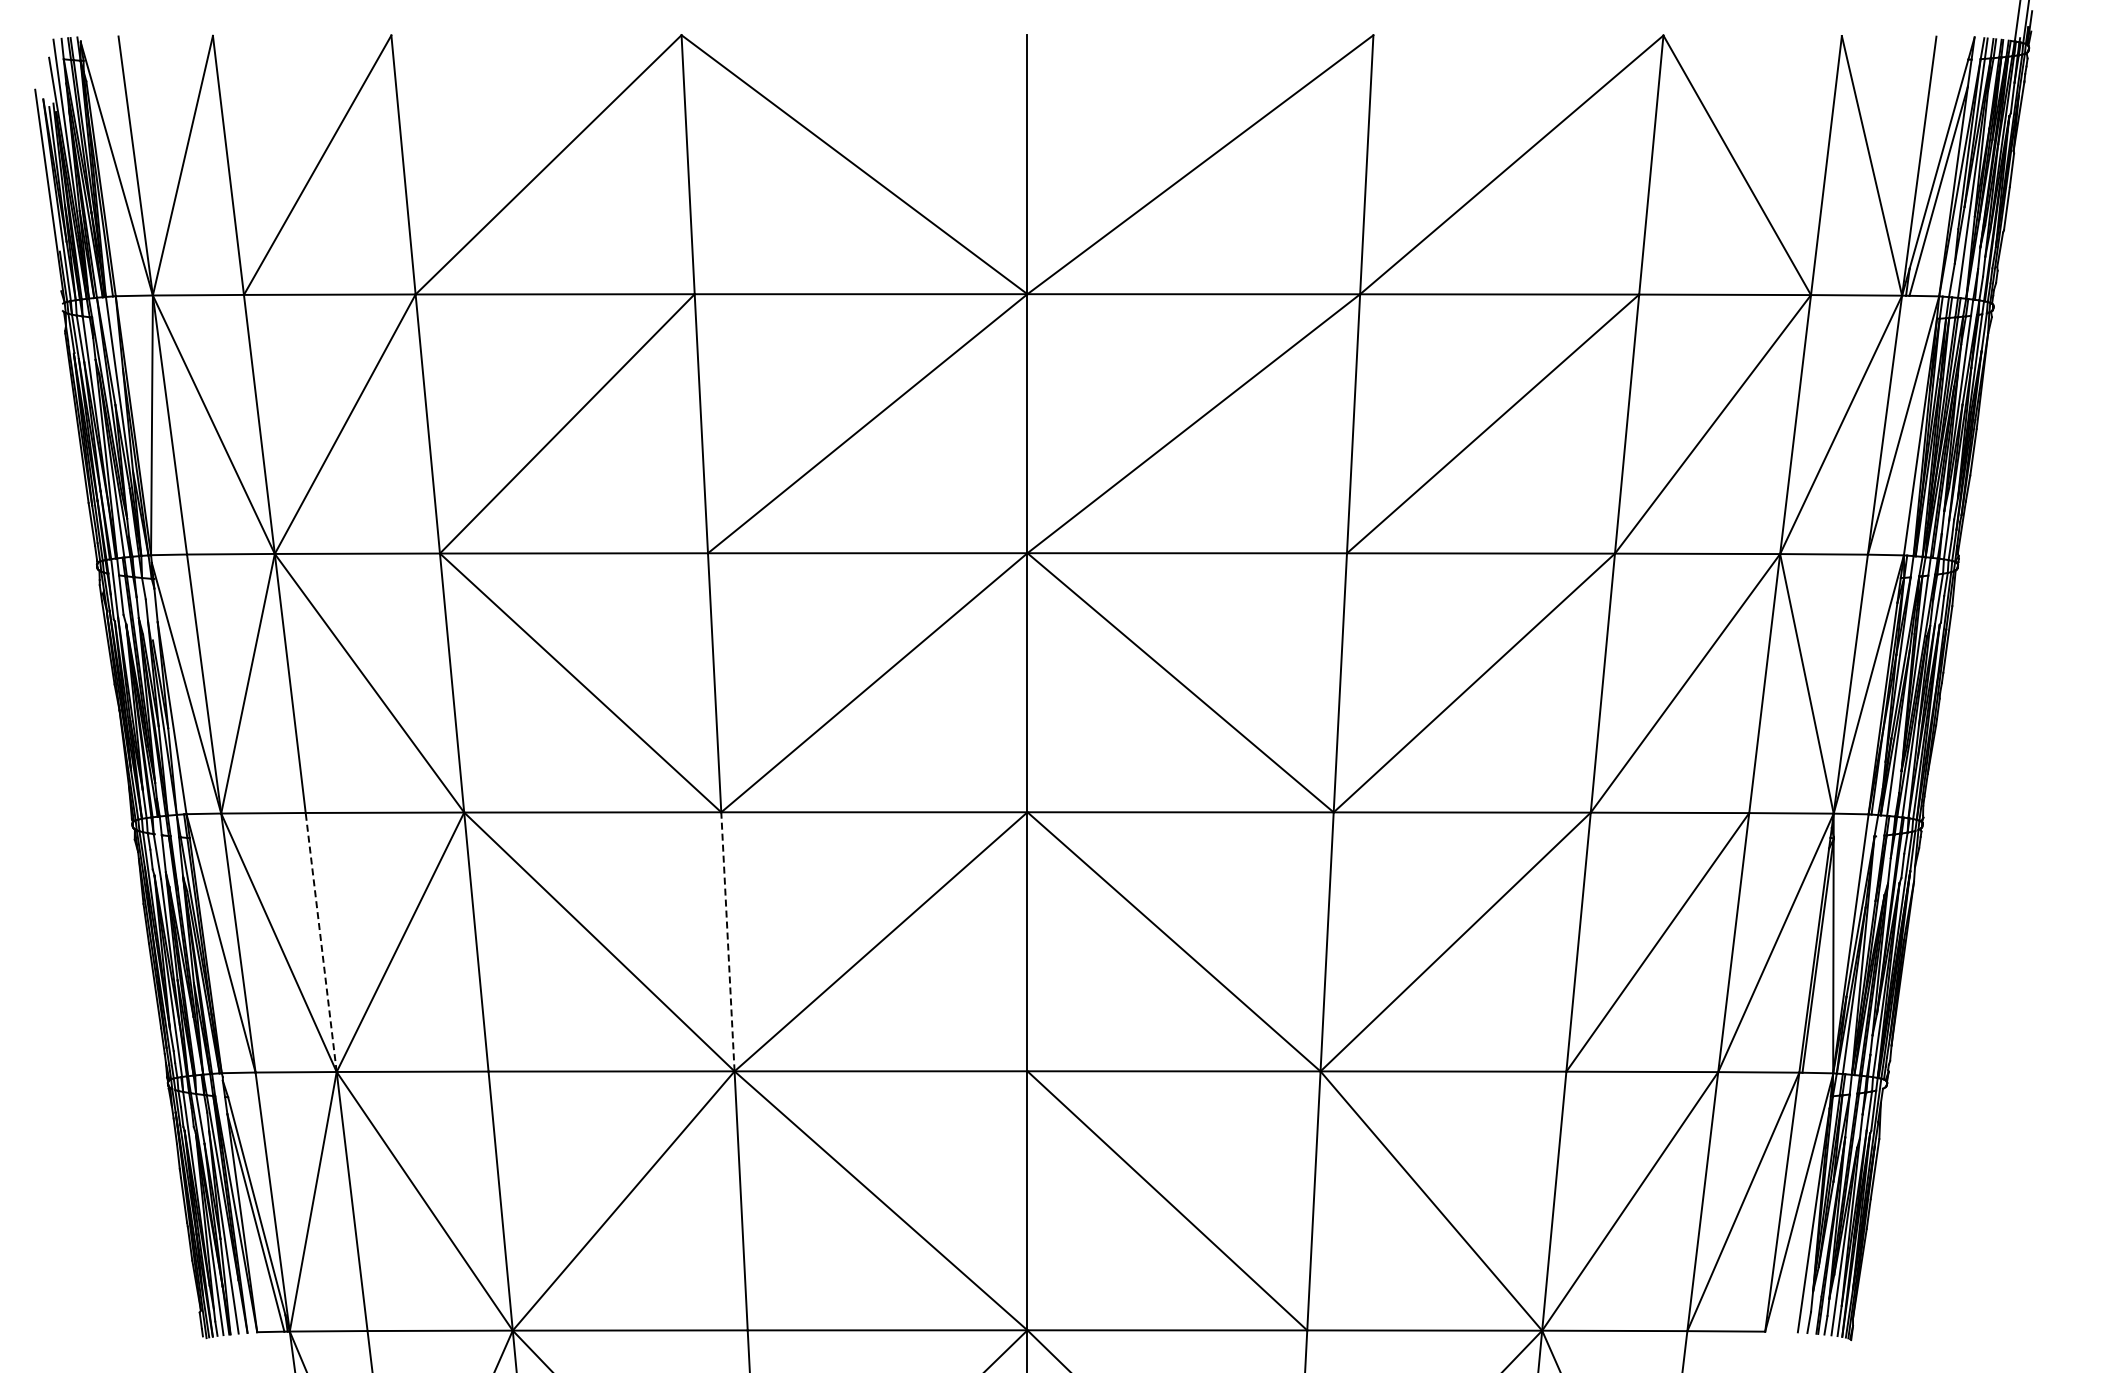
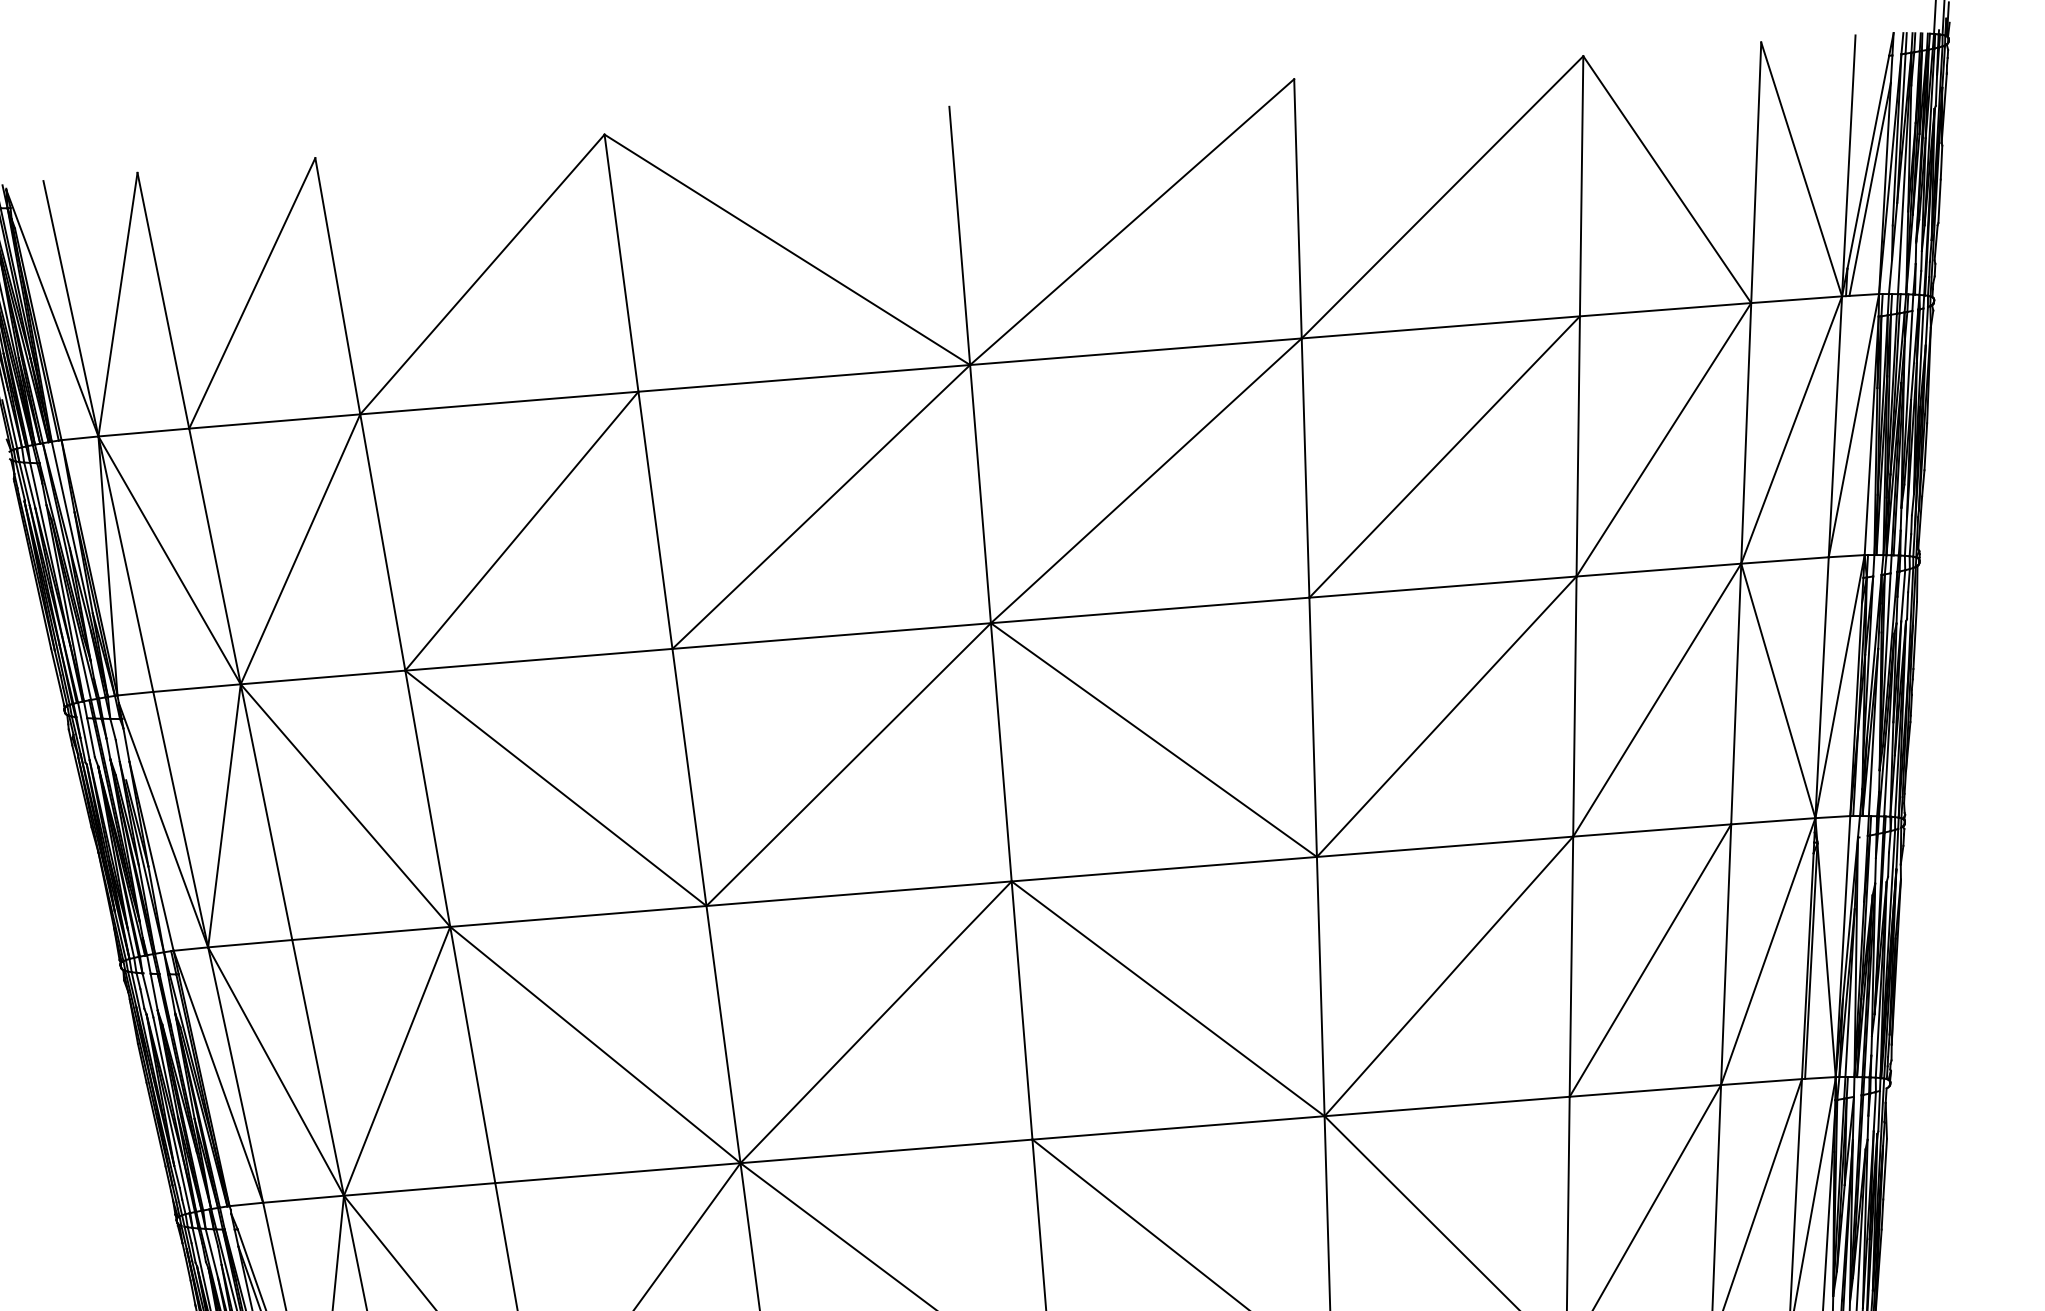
line: (321, 941) -> (318, 1066), dashed -> solid
line: (727, 941) -> (723, 1034), dashed -> solid

